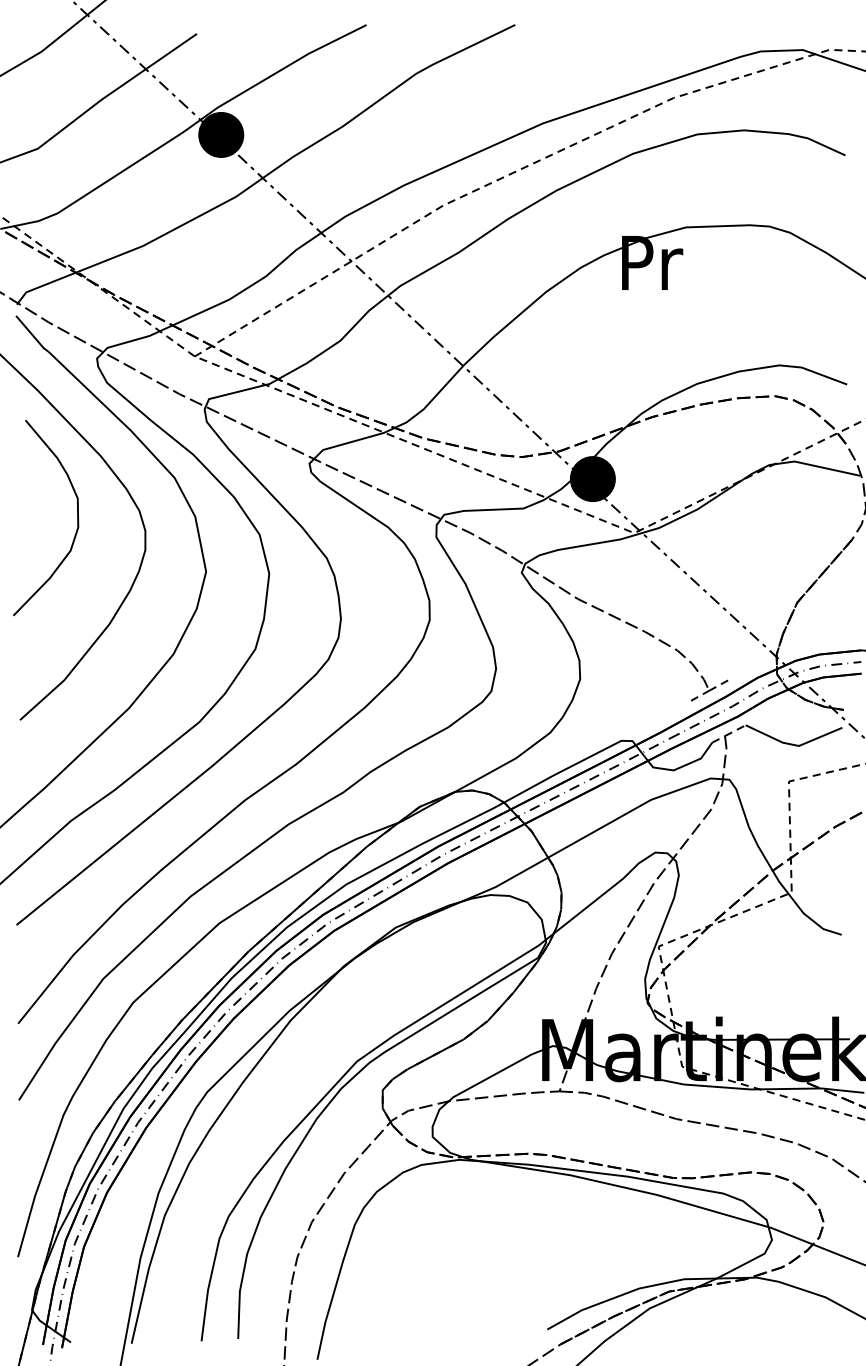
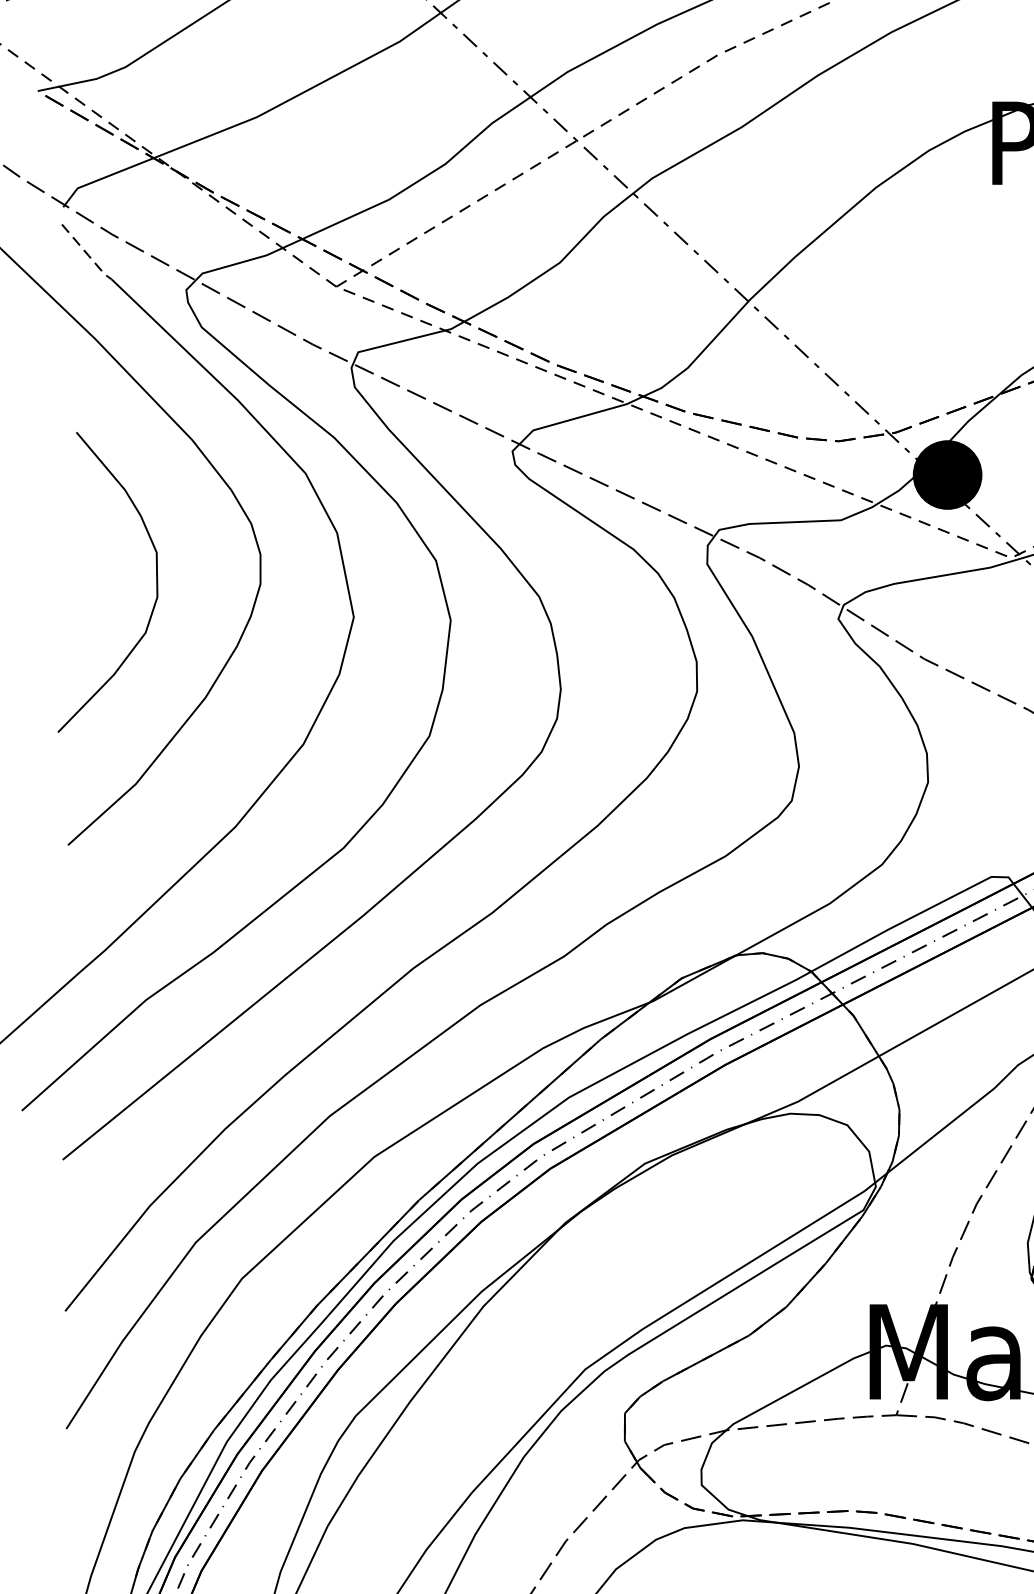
line: (32, 334) -> (87, 253), solid -> dashed
curve: (77, 517) -> (156, 581), moved

